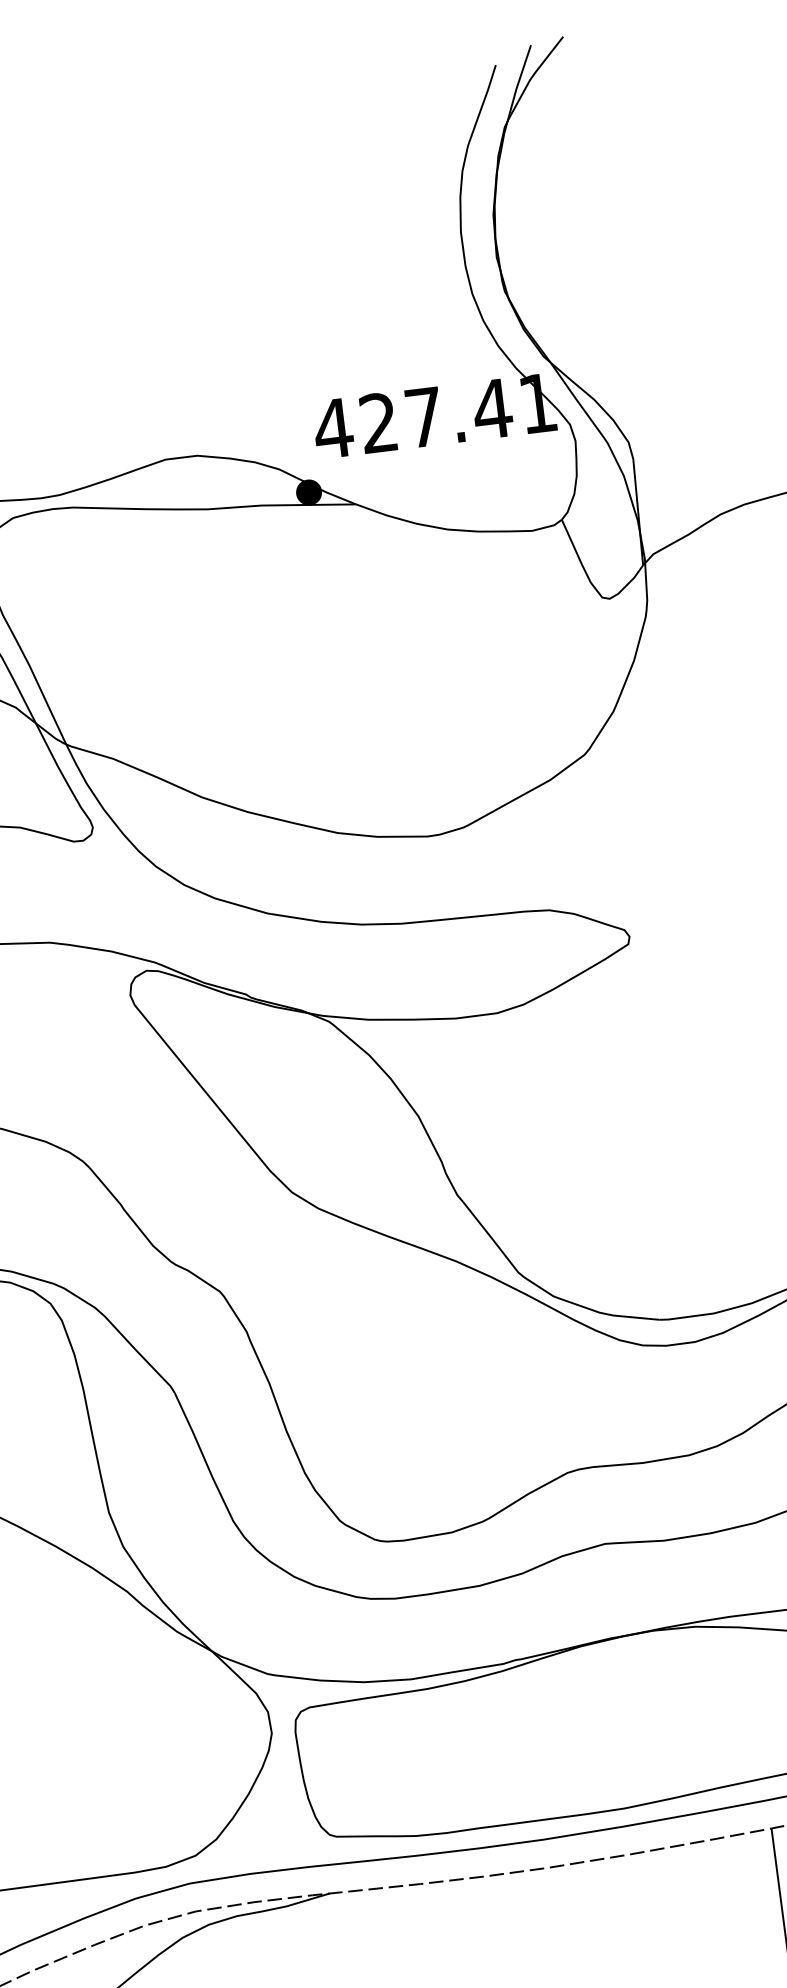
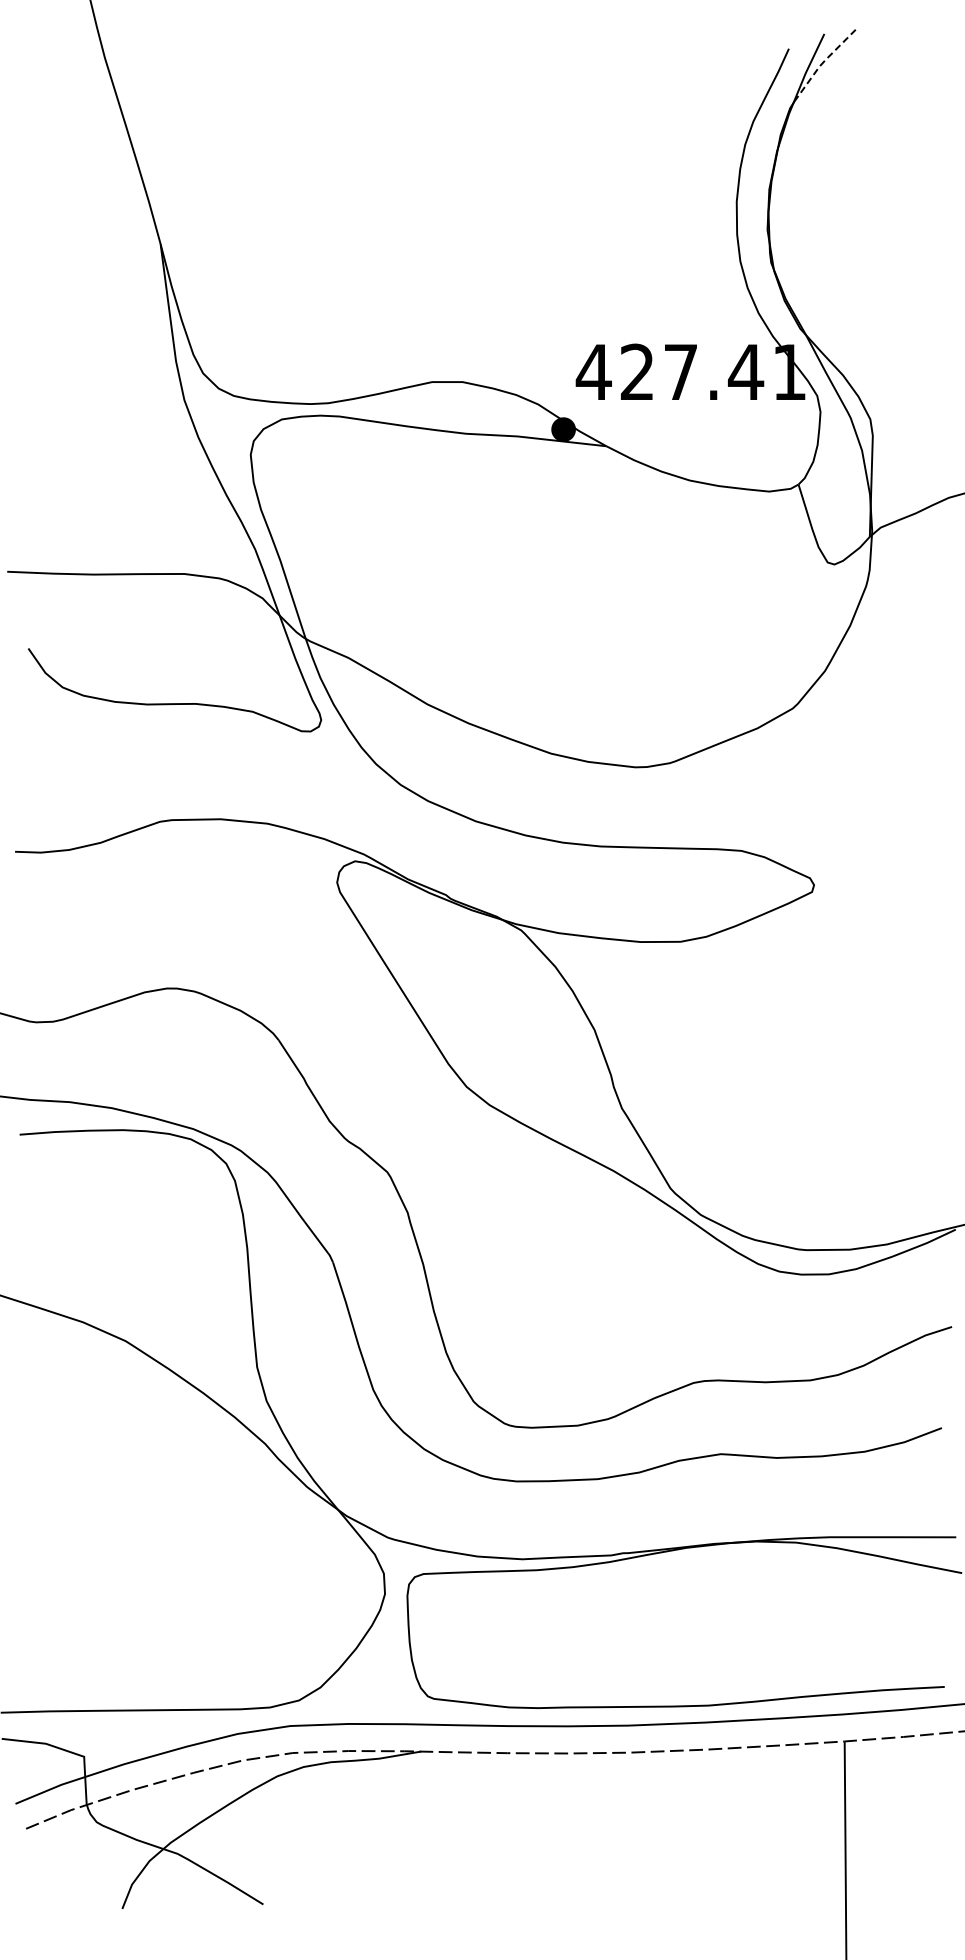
line: (532, 76) -> (822, 63), solid -> dashed

